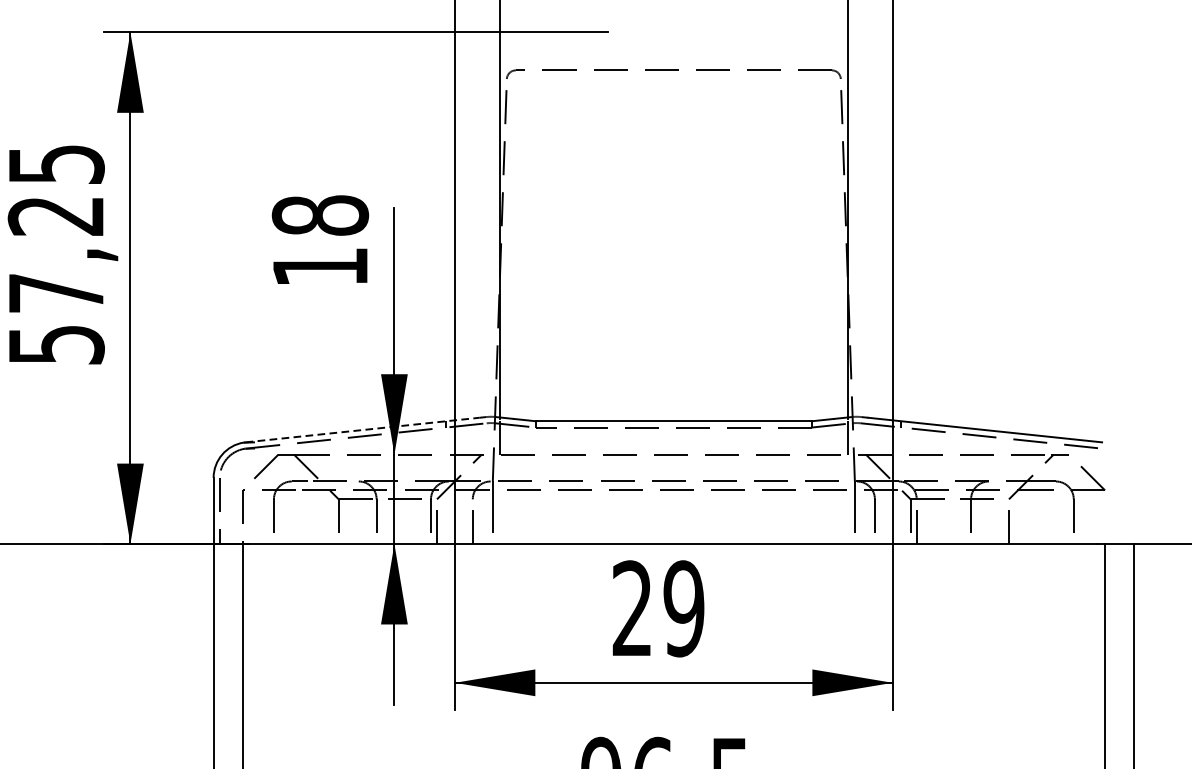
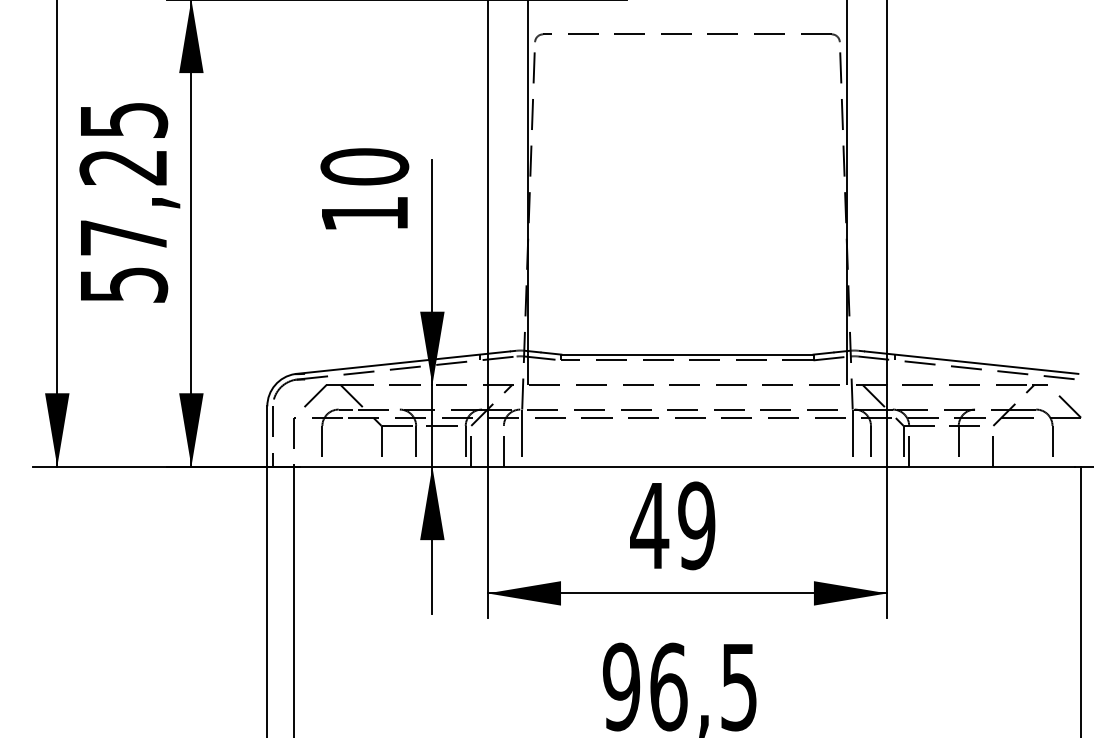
text: (320, 215) -> (364, 166), 18 -> 10
line: (362, 429) -> (403, 362), dashed -> solid
text: (632, 607) -> (649, 524), 29 -> 49

